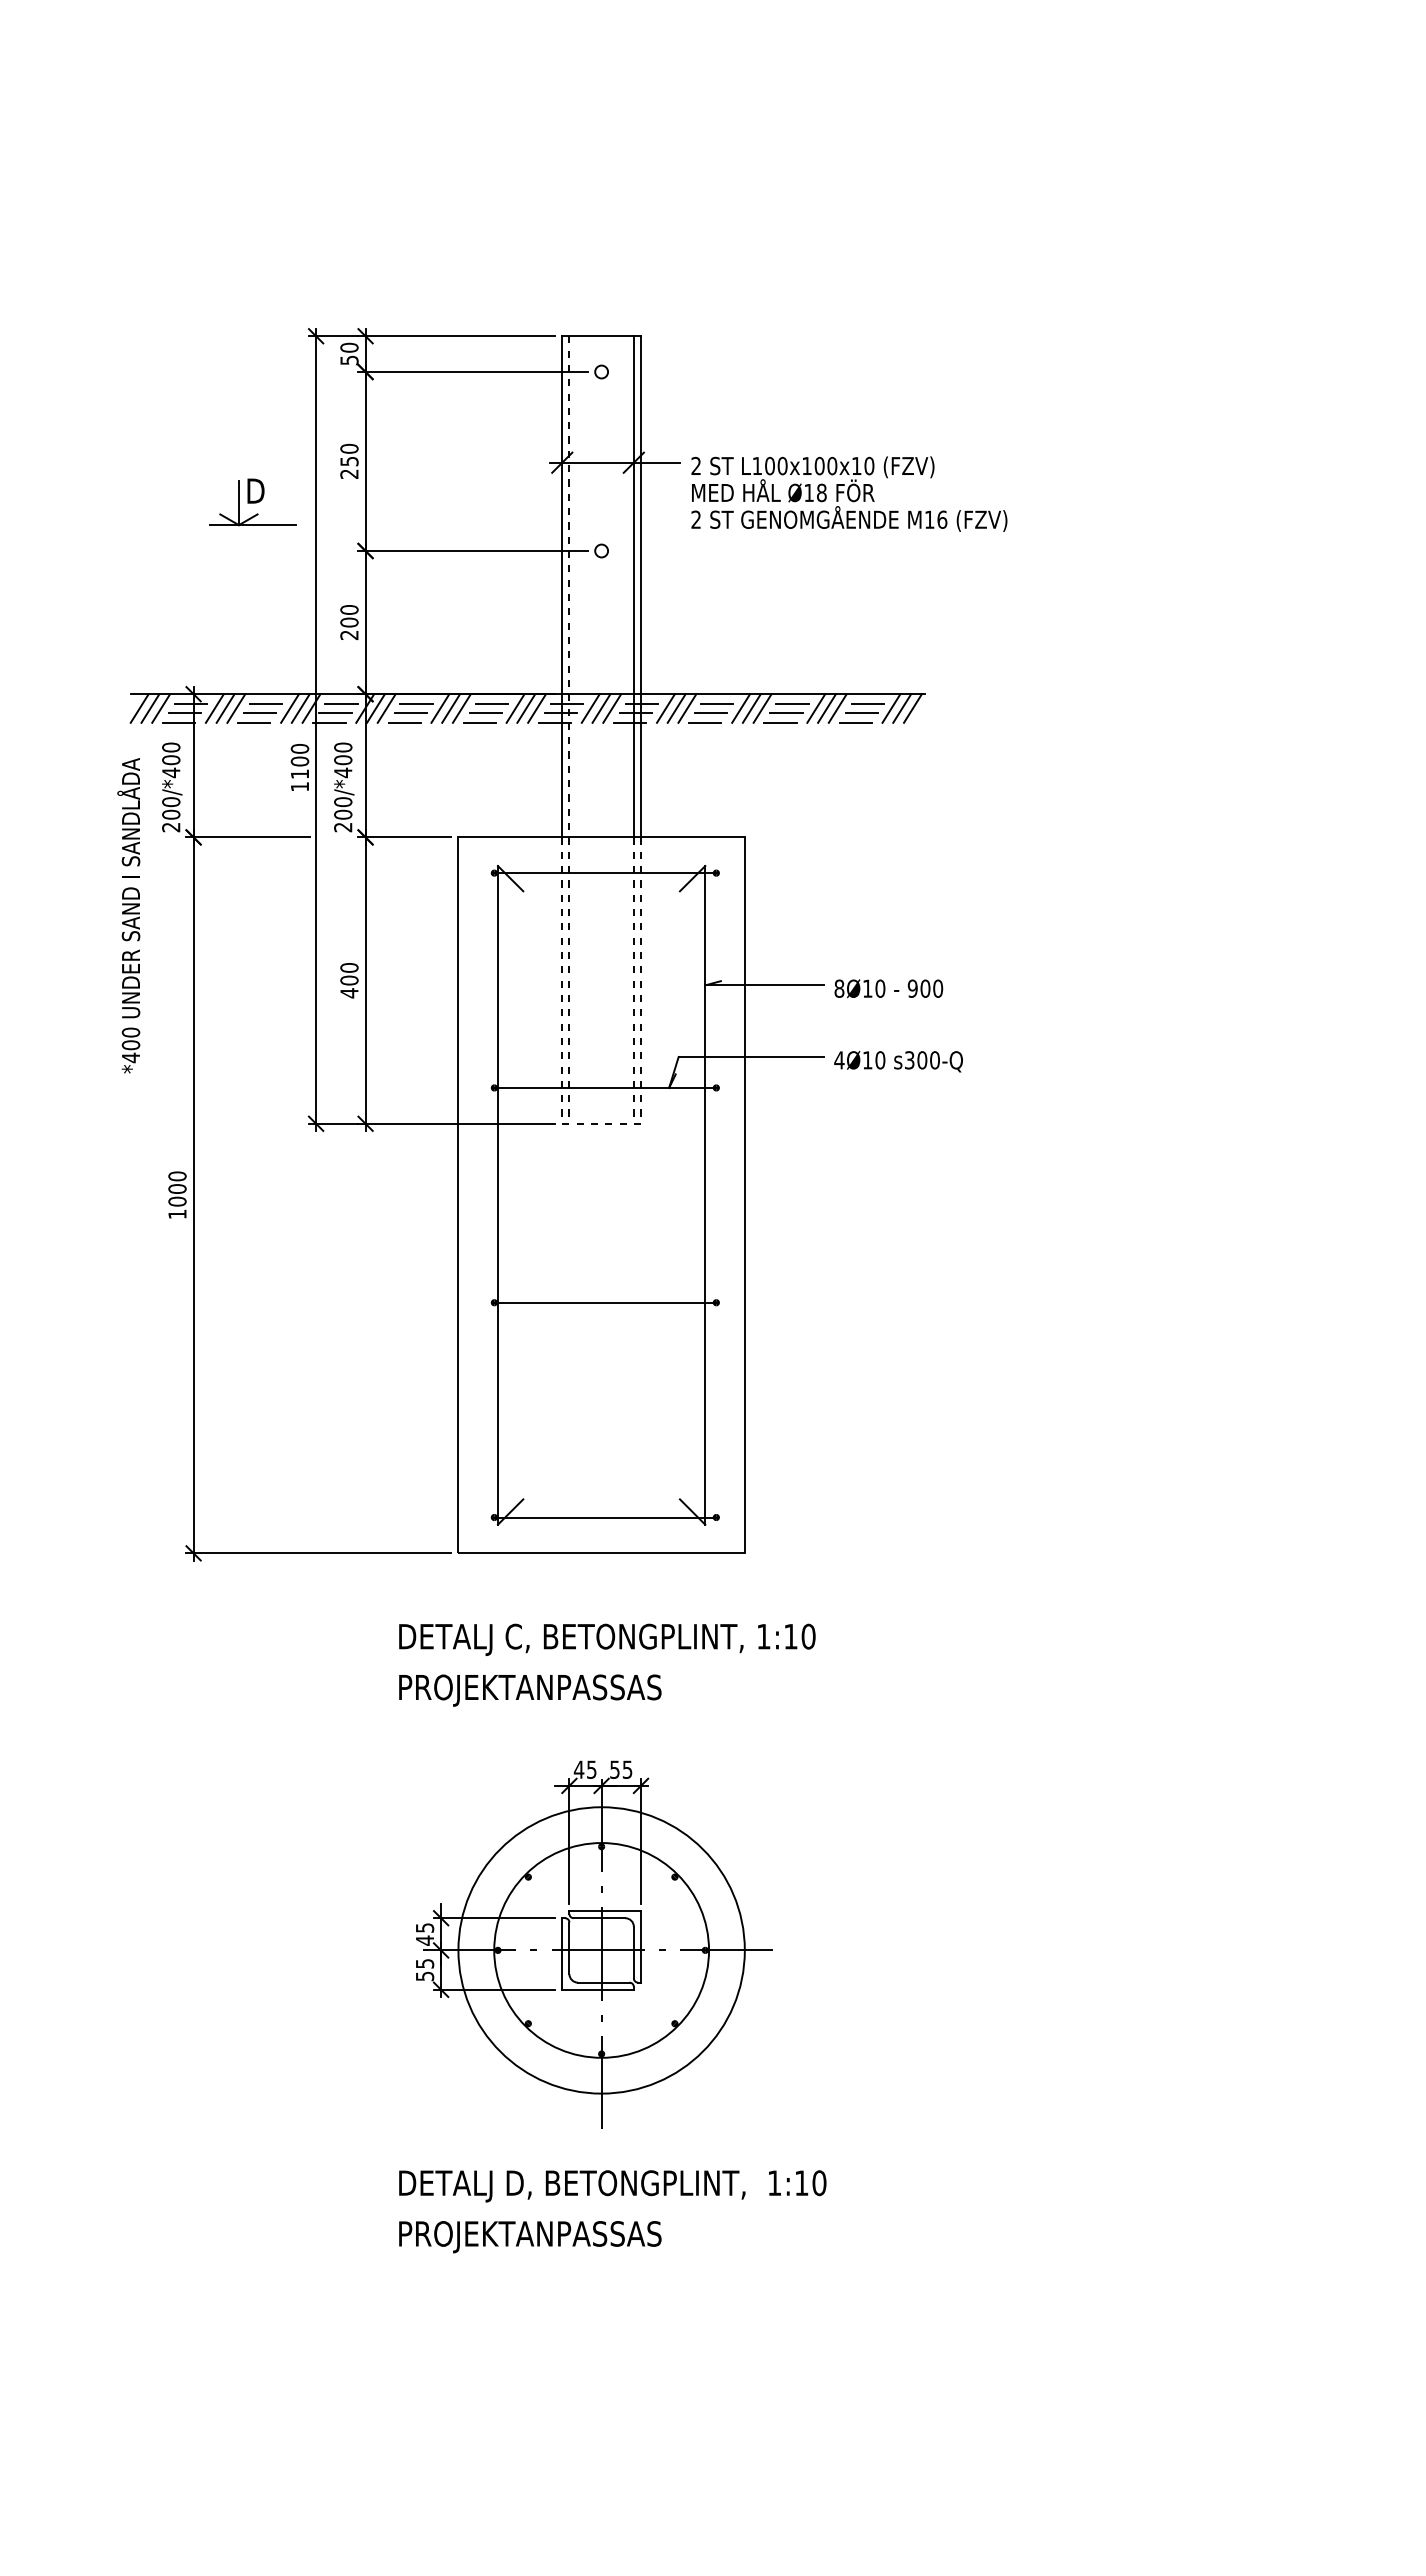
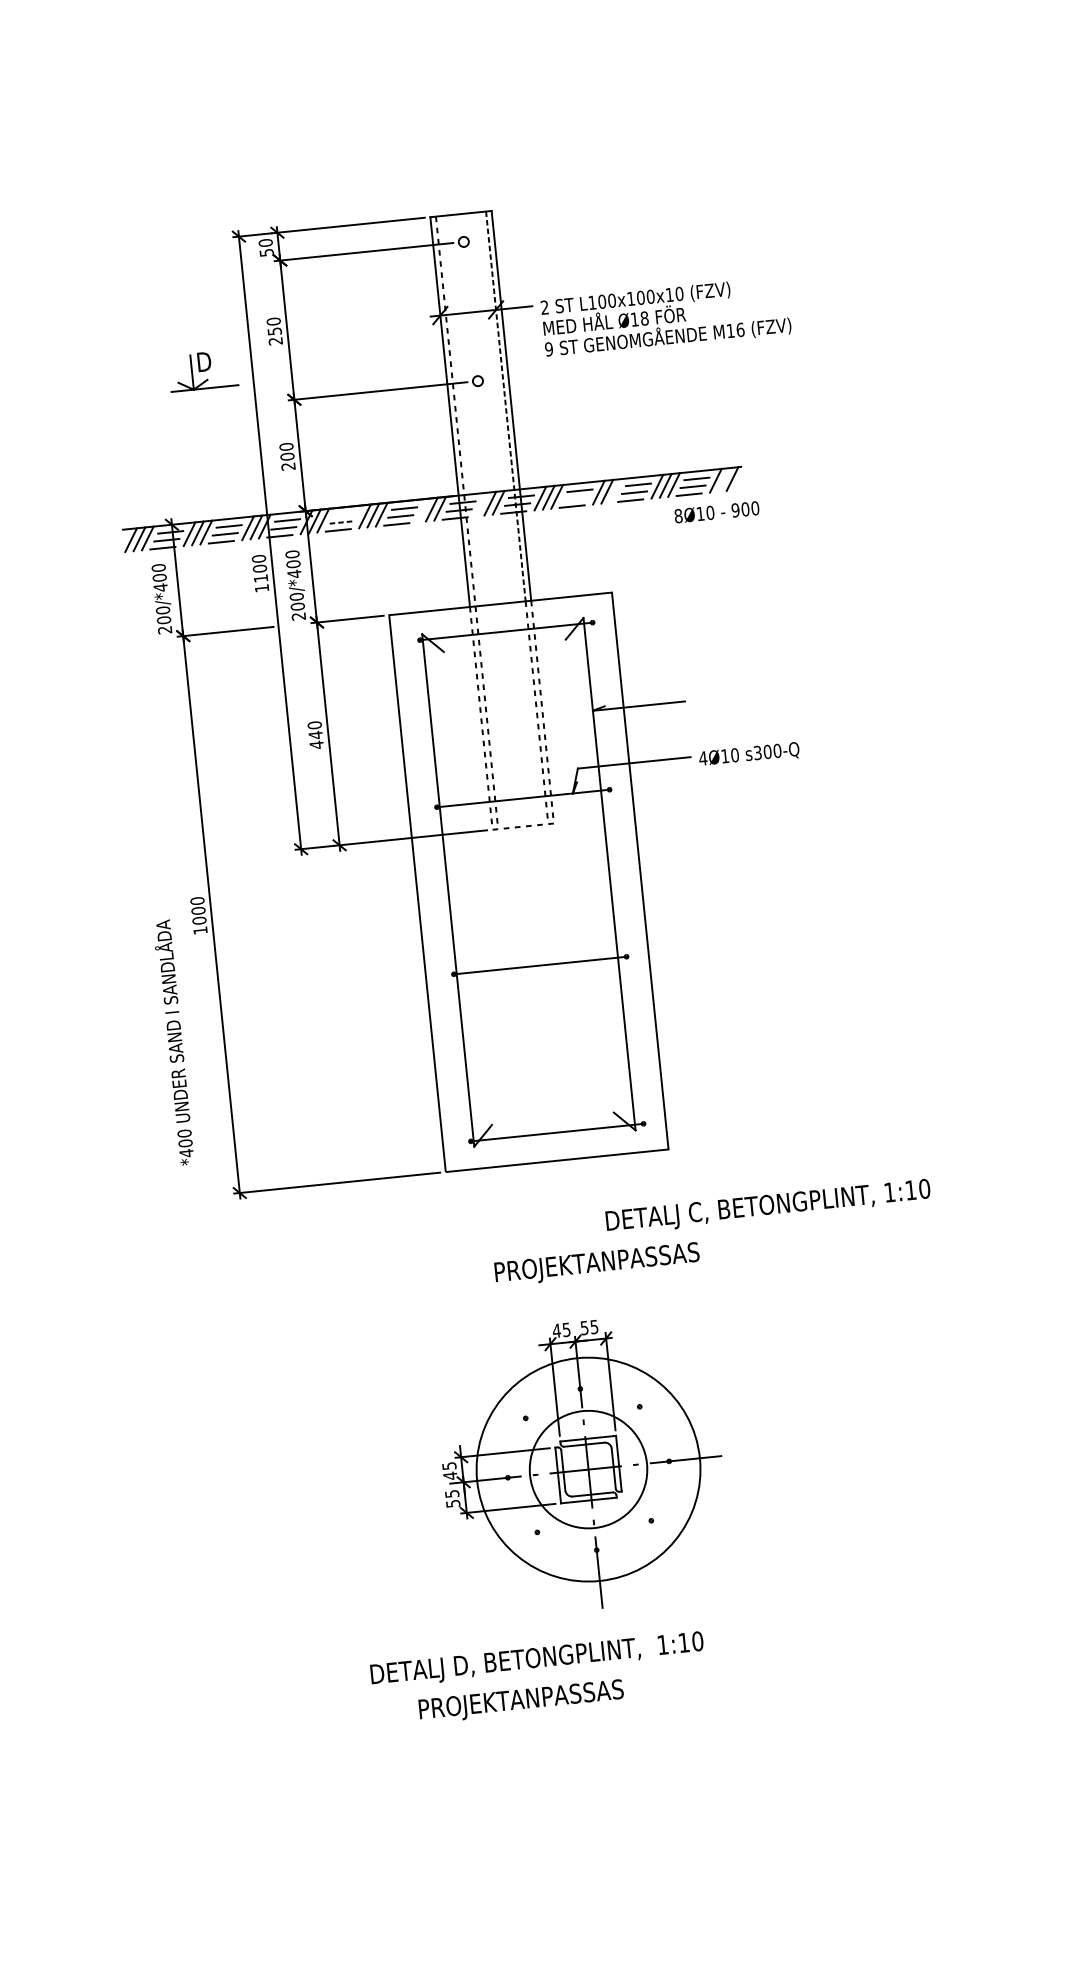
text: (696, 519) -> (549, 349), 2 -> 9
line: (633, 586) -> (505, 406), solid -> dashed
line: (416, 703) -> (346, 514), removed
line: (515, 708) -> (423, 510), removed
line: (590, 708) -> (481, 504), removed
line: (762, 708) -> (615, 490), removed
line: (902, 708) -> (724, 479), removed
line: (411, 713) -> (342, 522), solid -> dashed
line: (711, 713) -> (576, 498), removed
text: (128, 915) -> (173, 1042), moved
text: (349, 980) -> (315, 735), 400 -> 440
text: (888, 988) -> (716, 512), moved
text: (607, 1639) -> (768, 1207), moved
text: (530, 1690) -> (597, 1264), moved
circle: (601, 1950) -> (588, 1469), size x0.7
text: (612, 2186) -> (537, 1660), moved
text: (530, 2237) -> (521, 1701), moved

